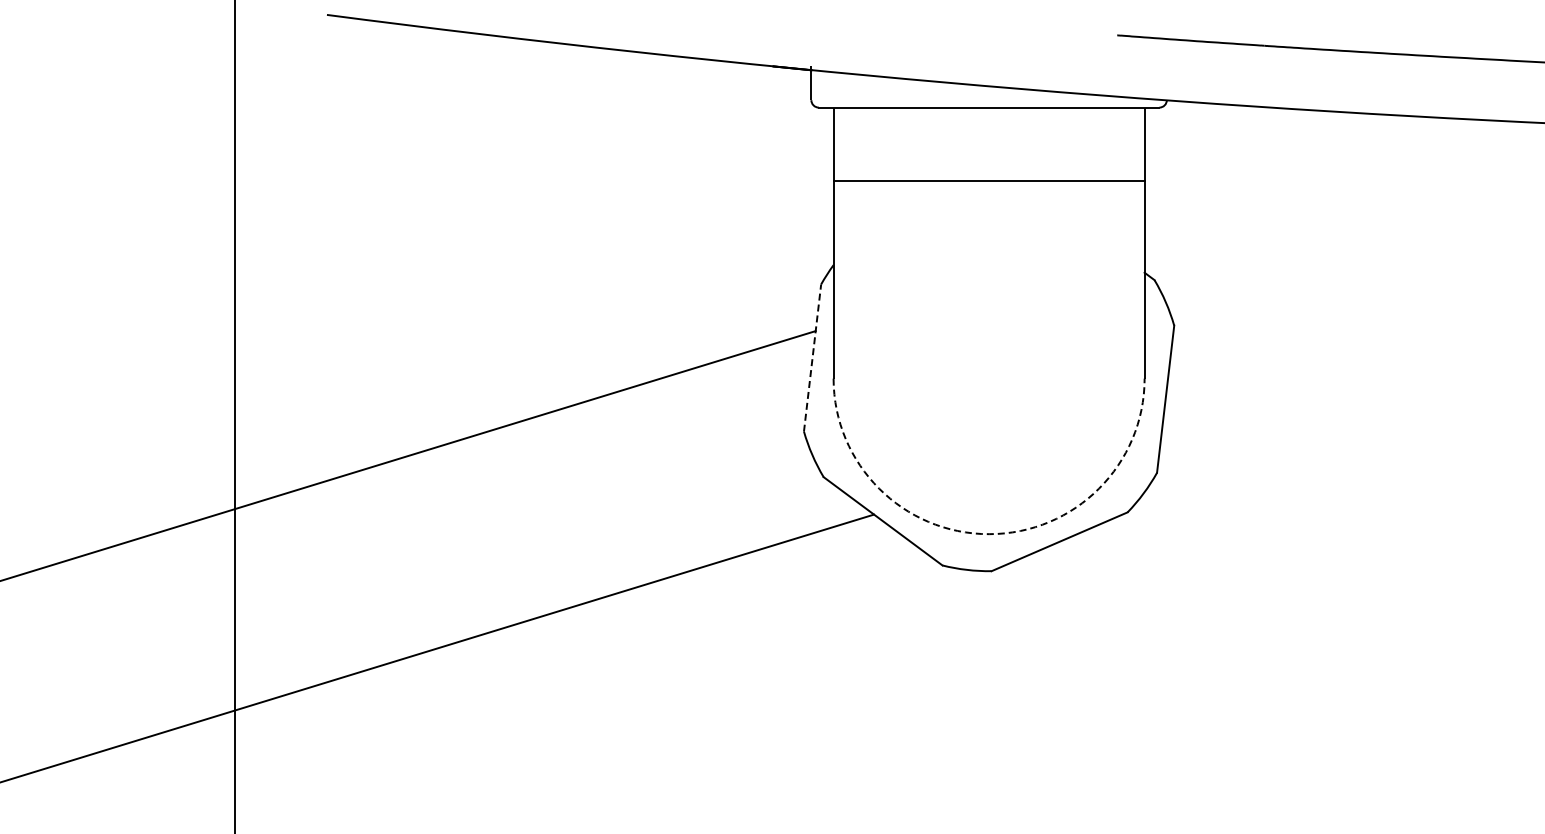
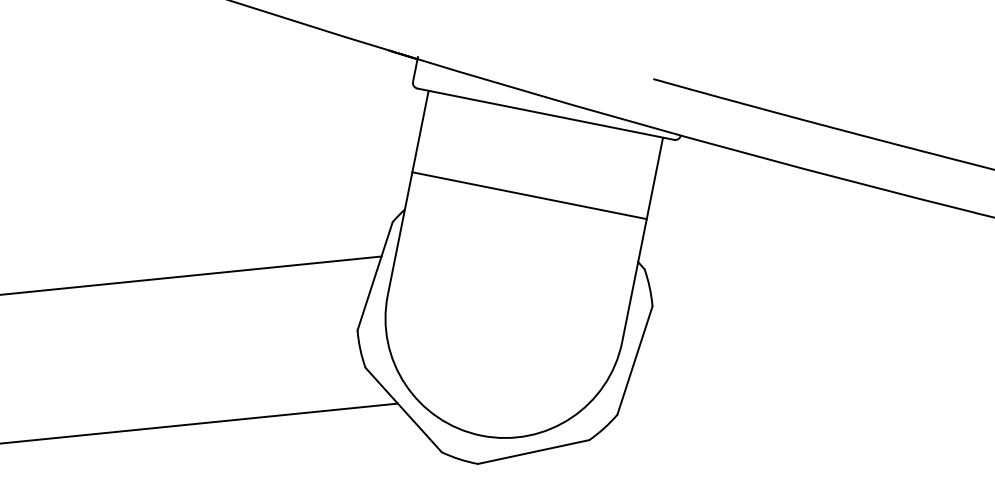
line: (988, 180) -> (529, 195), moved
line: (812, 357) -> (375, 275), dashed -> solid
arc: (989, 534) -> (481, 435), dashed -> solid

